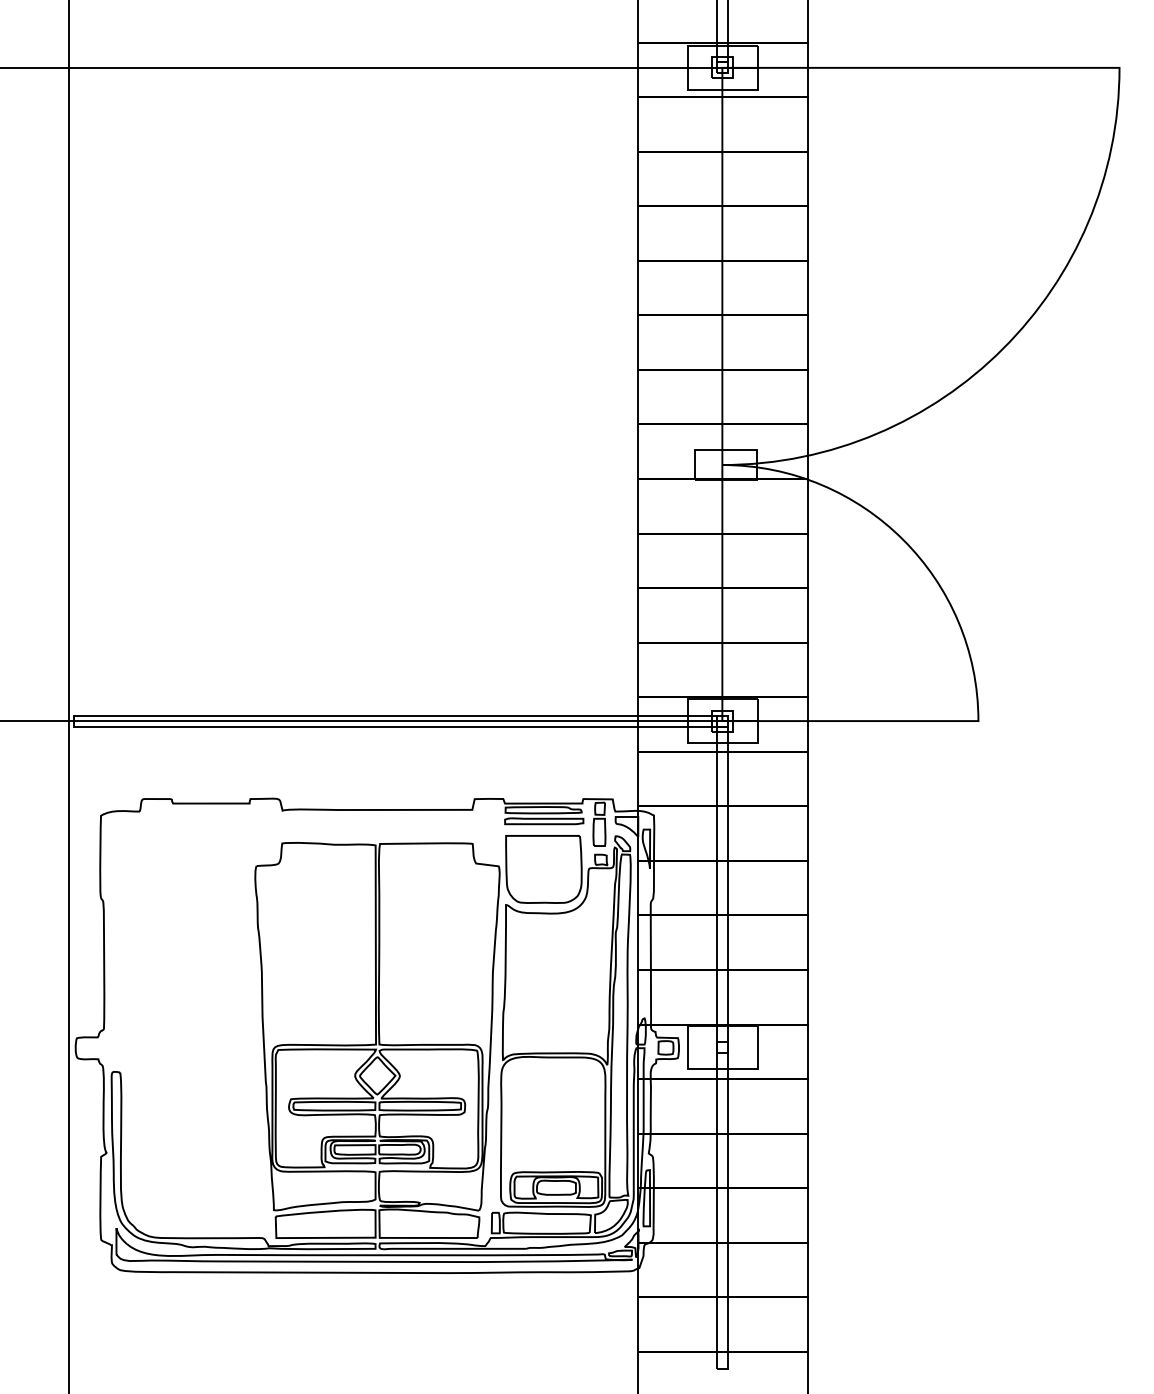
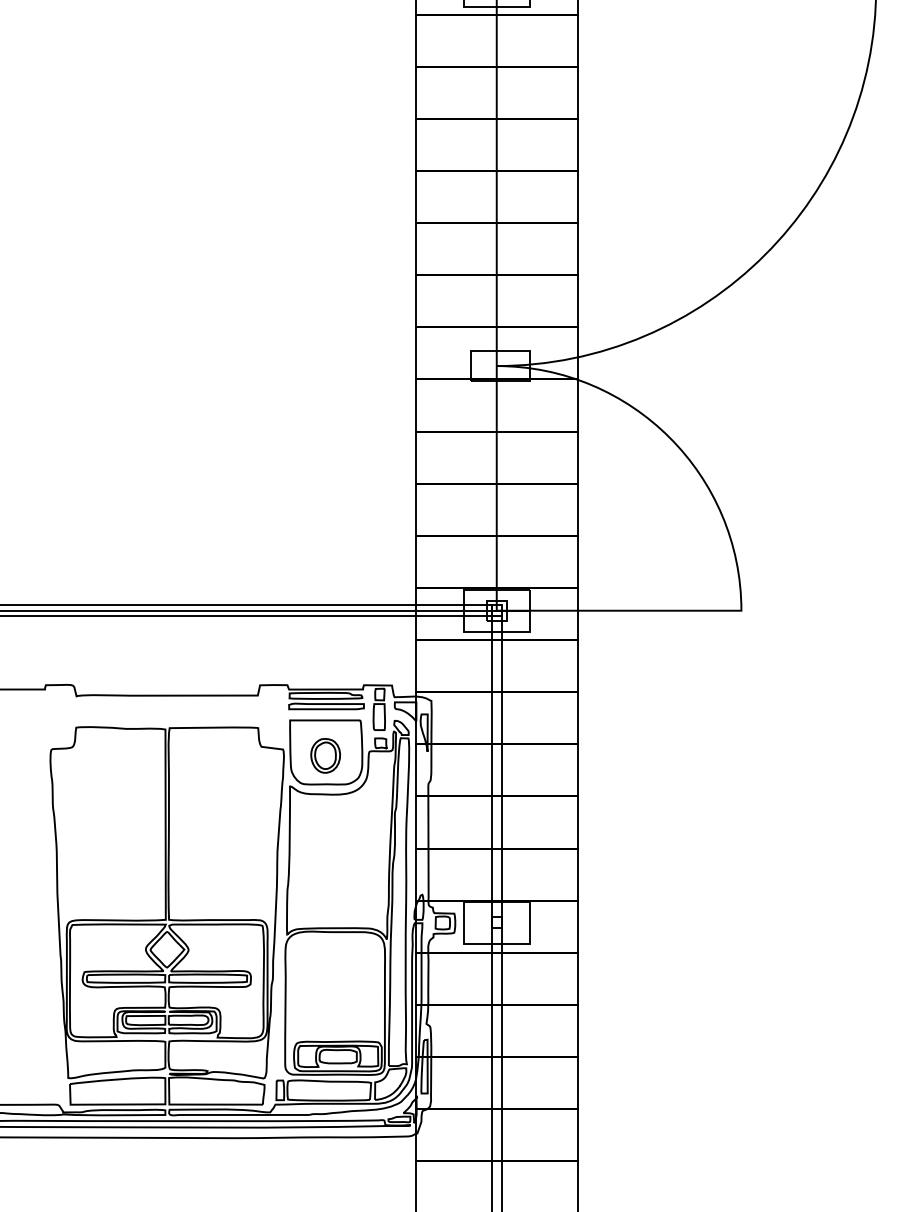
part: (543, 872) -> (325, 755), added

